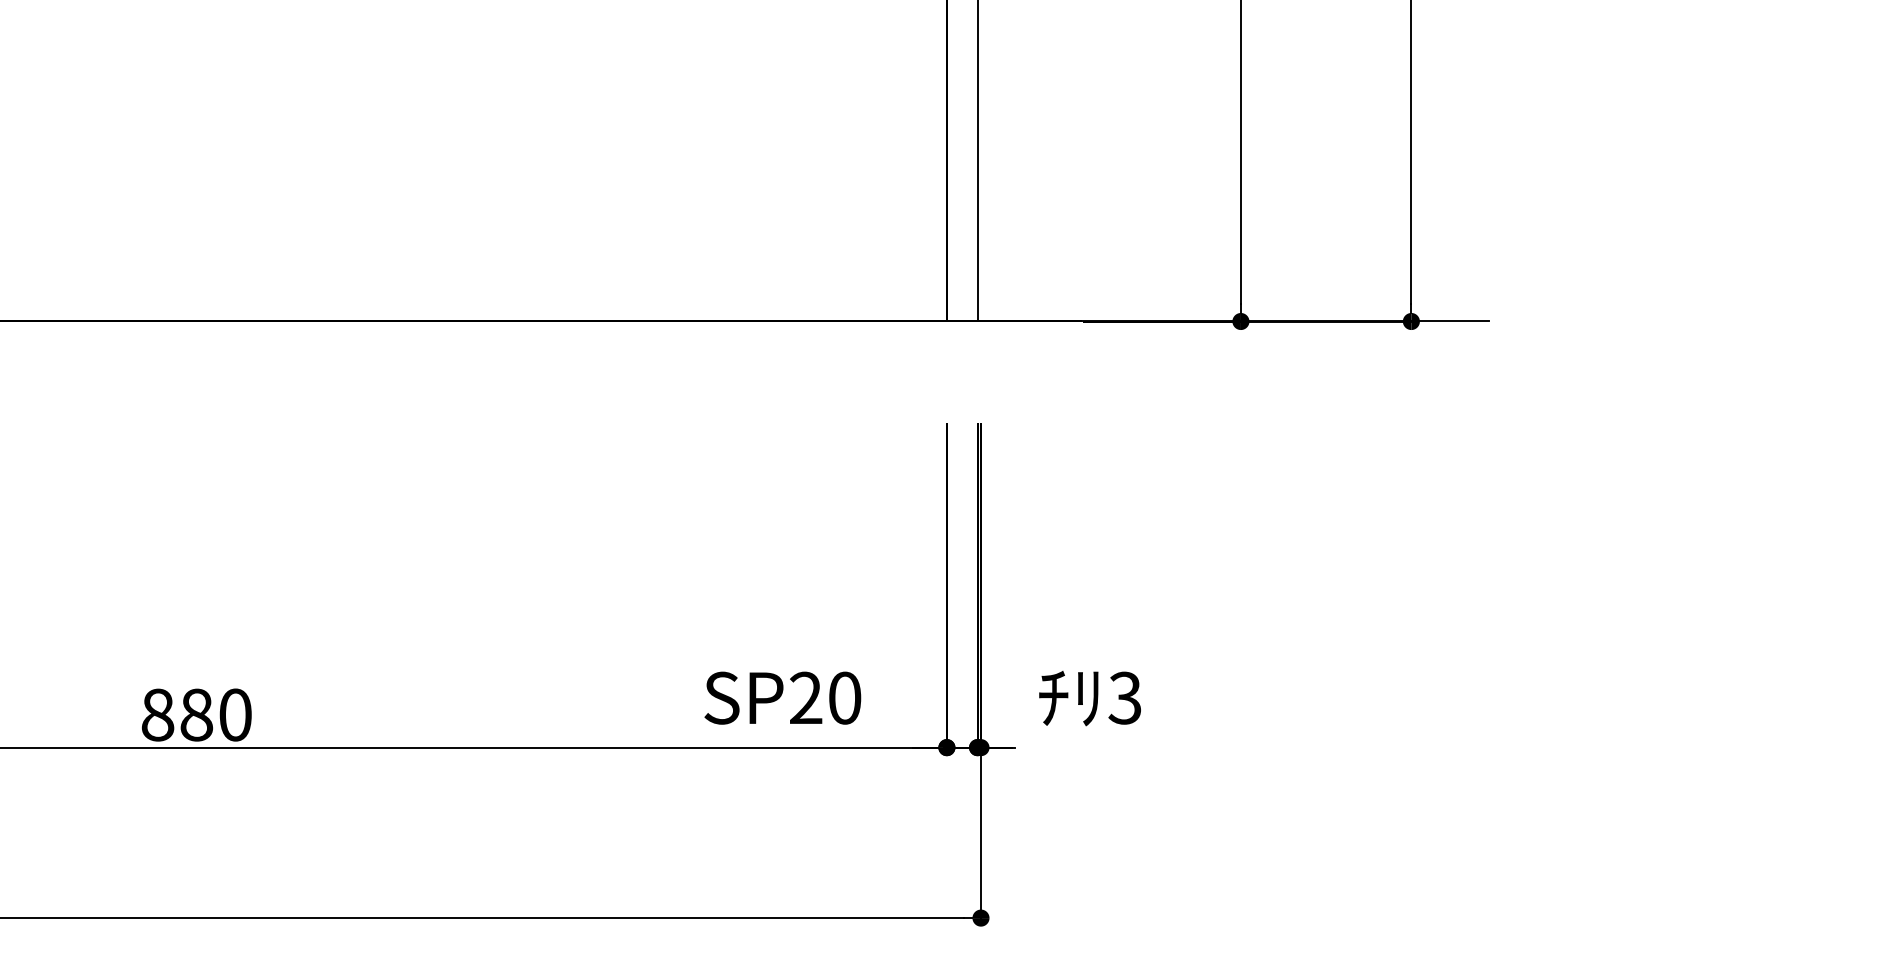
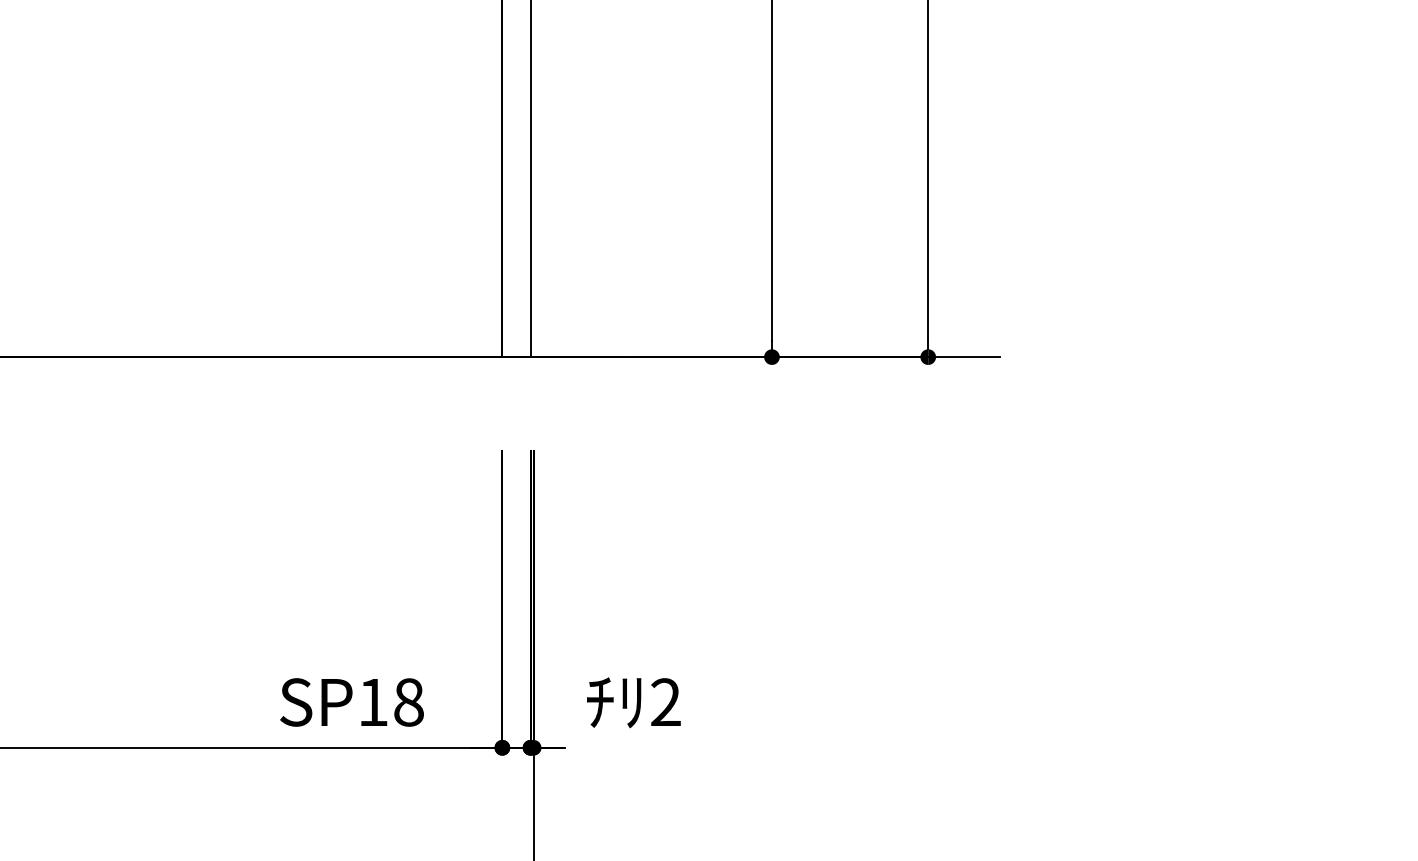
text: (825, 697) -> (391, 701), SP20 -> SP18
text: (1124, 698) -> (665, 702), 3 -> 2

